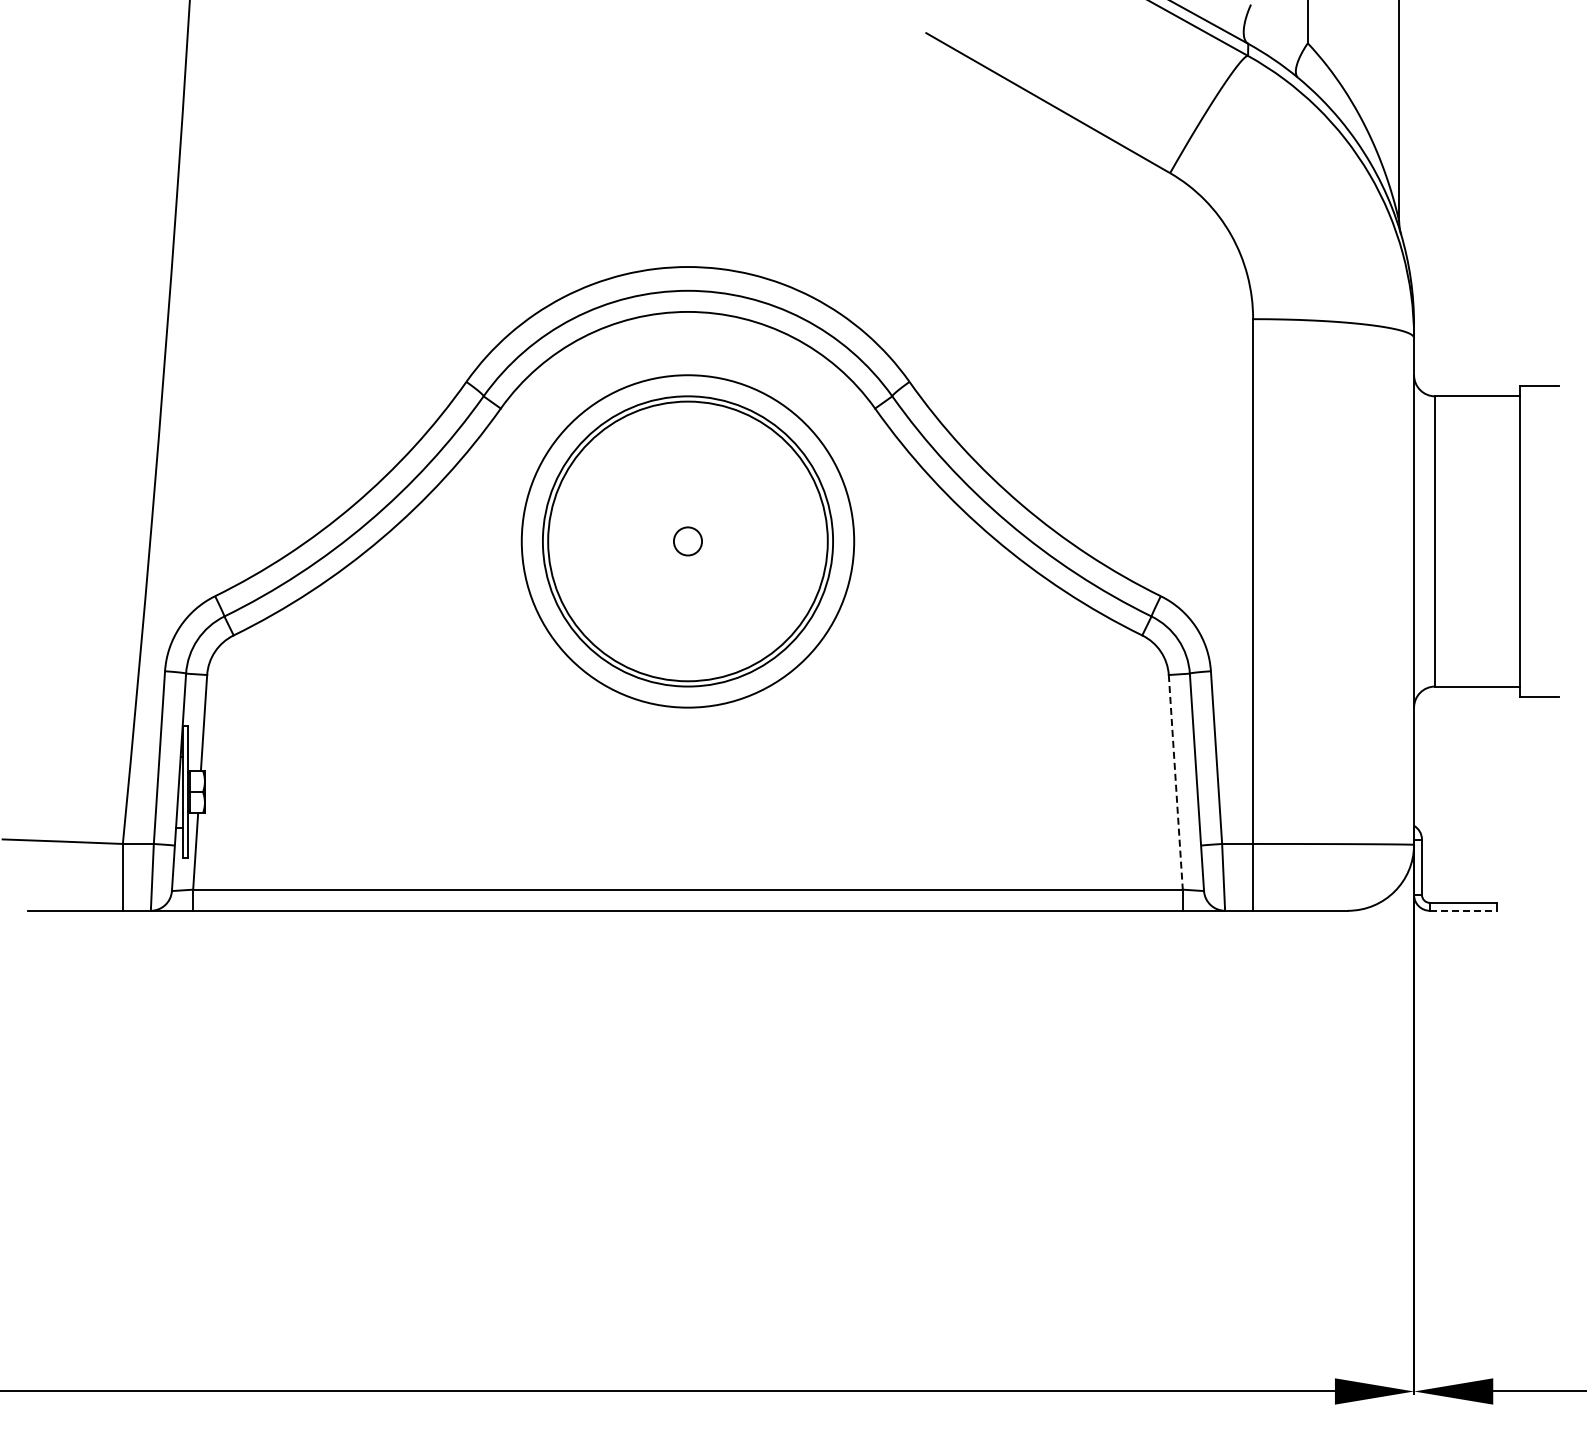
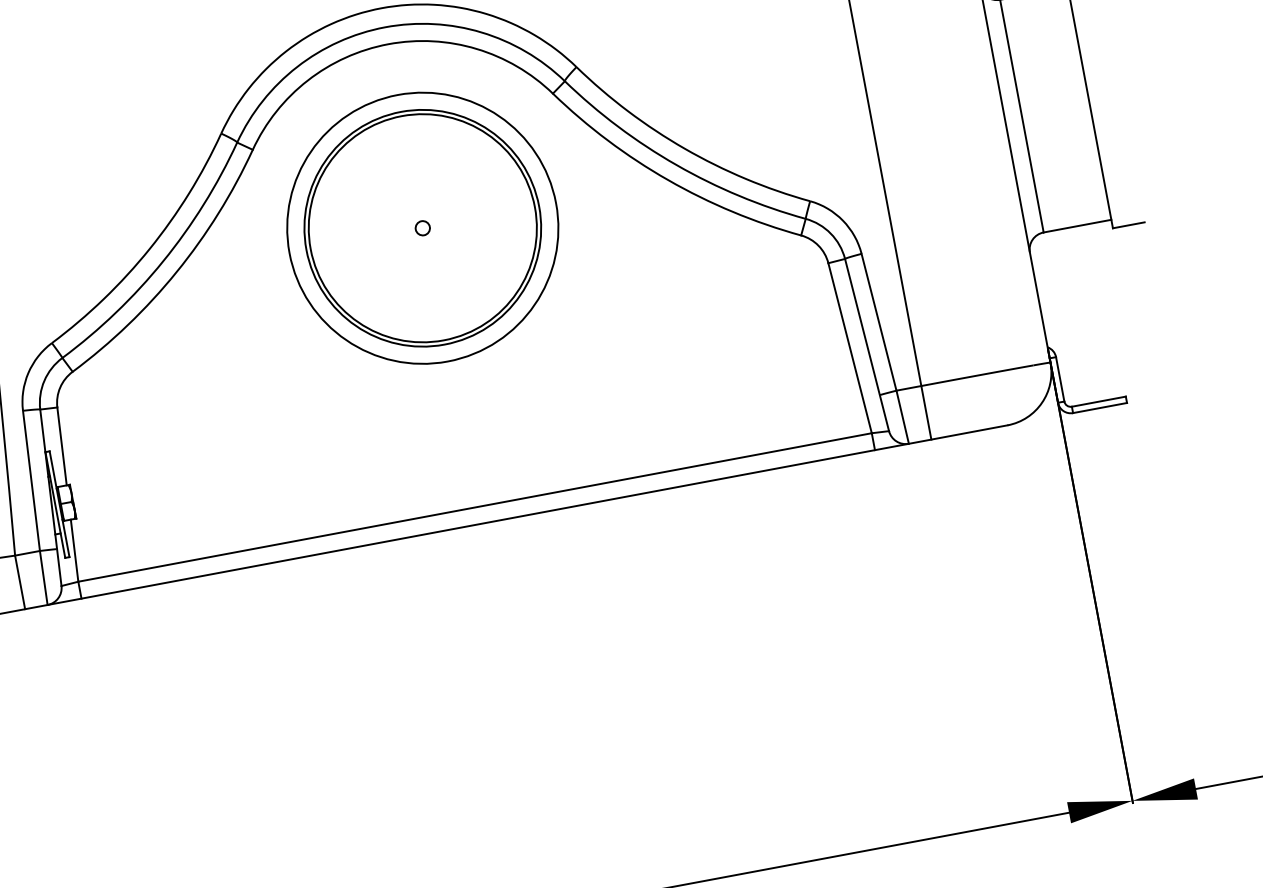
circle: (687, 541) -> (422, 228), size x0.62
line: (1175, 782) -> (849, 348), dashed -> solid
line: (1463, 910) -> (1099, 407), dashed -> solid

